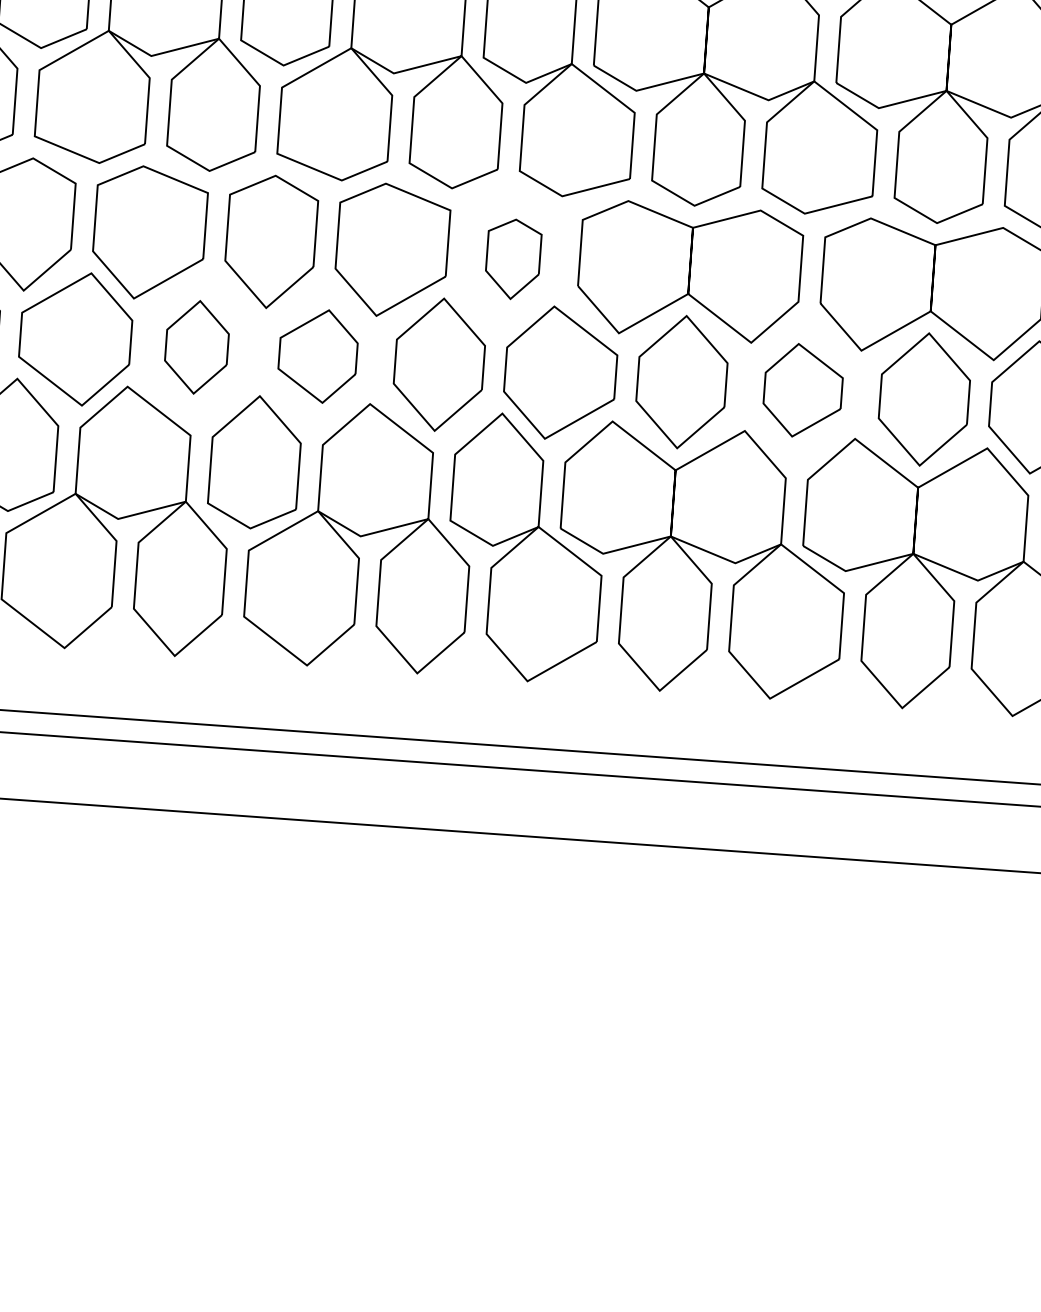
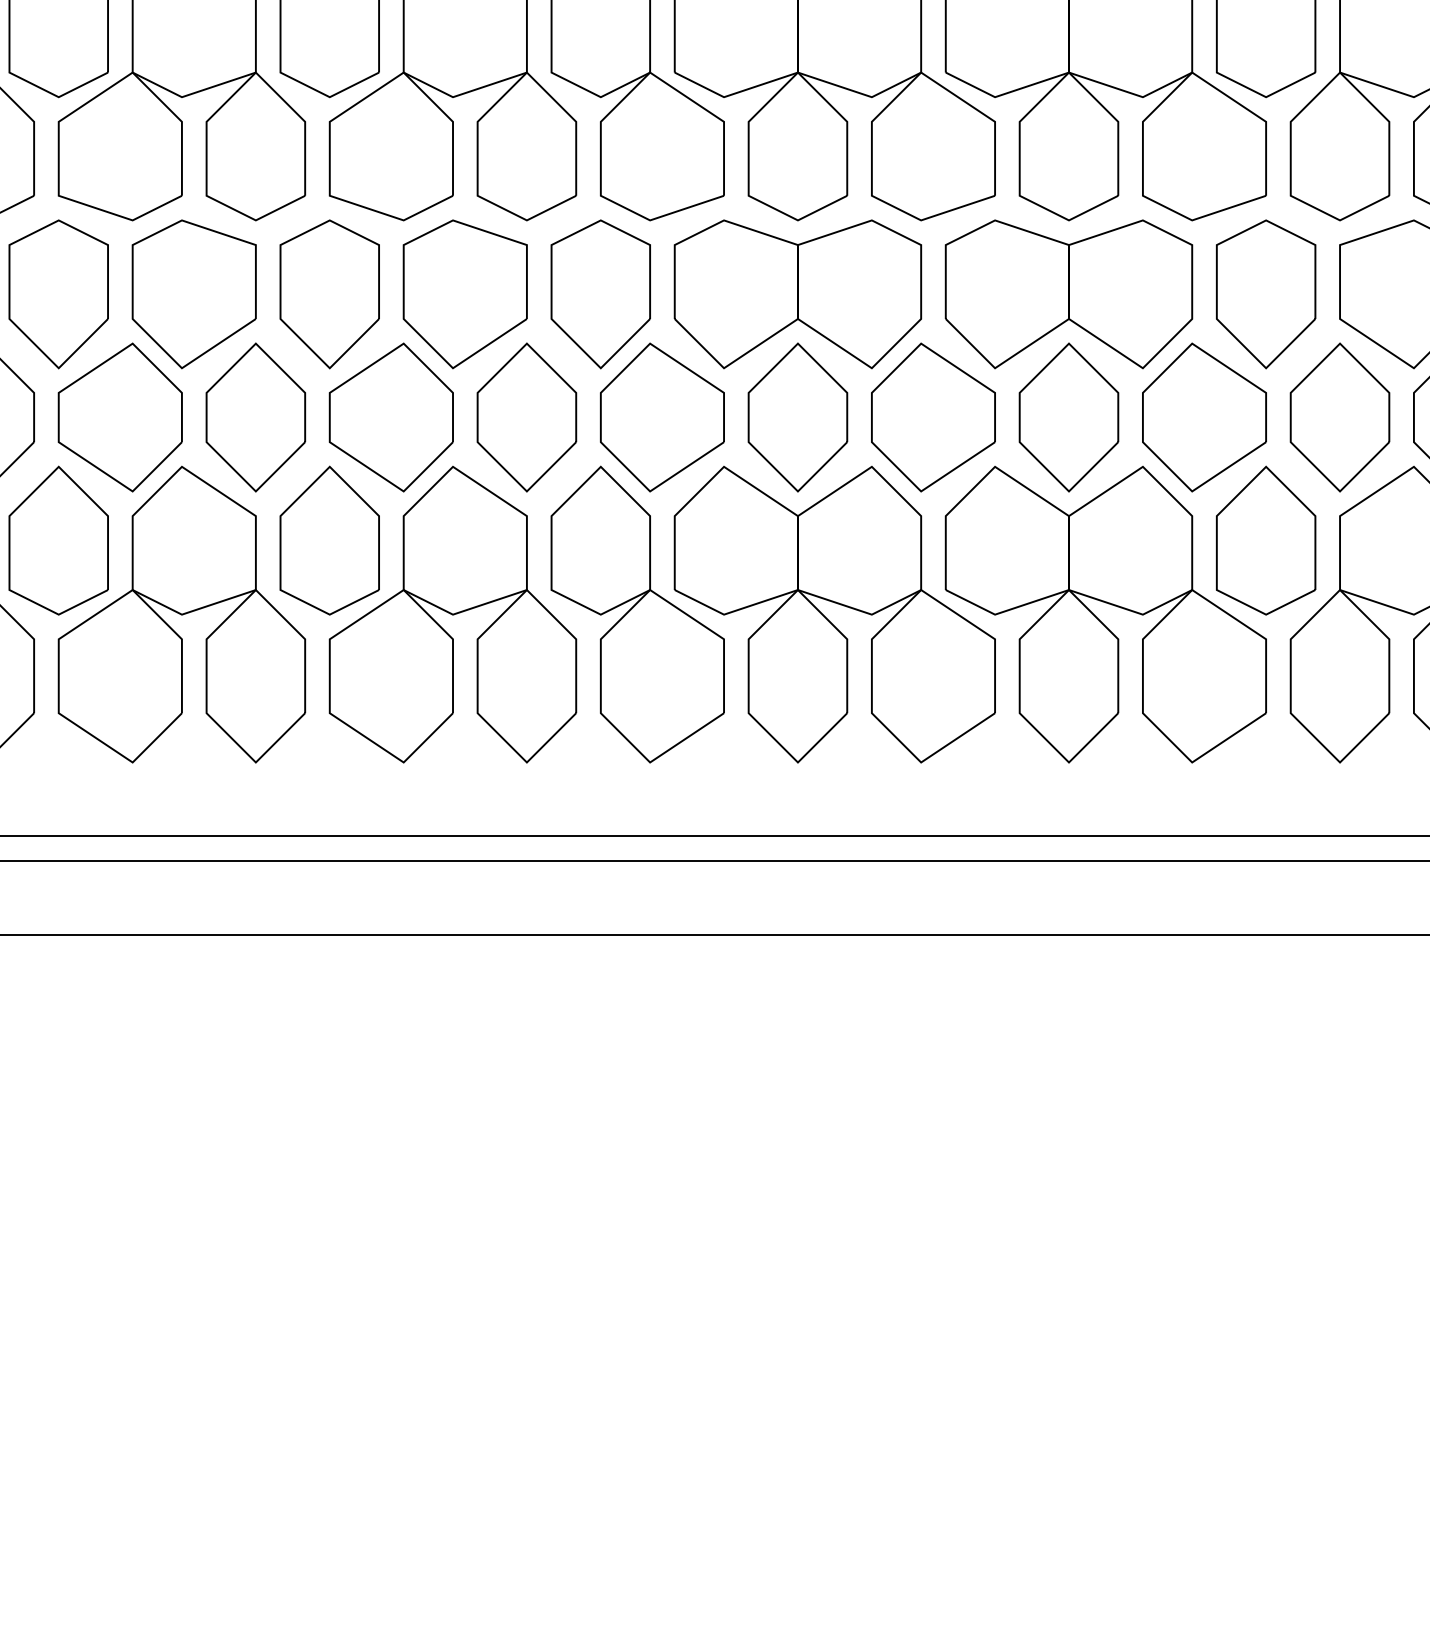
part: (513, 259) -> (600, 294), size x1.67
part: (196, 347) -> (255, 417), size x1.43
part: (317, 355) -> (390, 417), size x1.43
part: (803, 390) -> (933, 417), size x1.43

